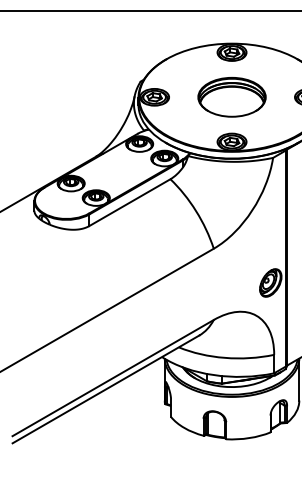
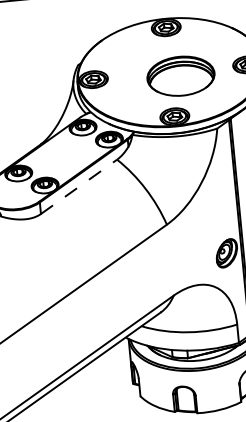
part: (231, 97) -> (180, 76), moved
line: (129, 202) -> (78, 186), solid -> dashed

